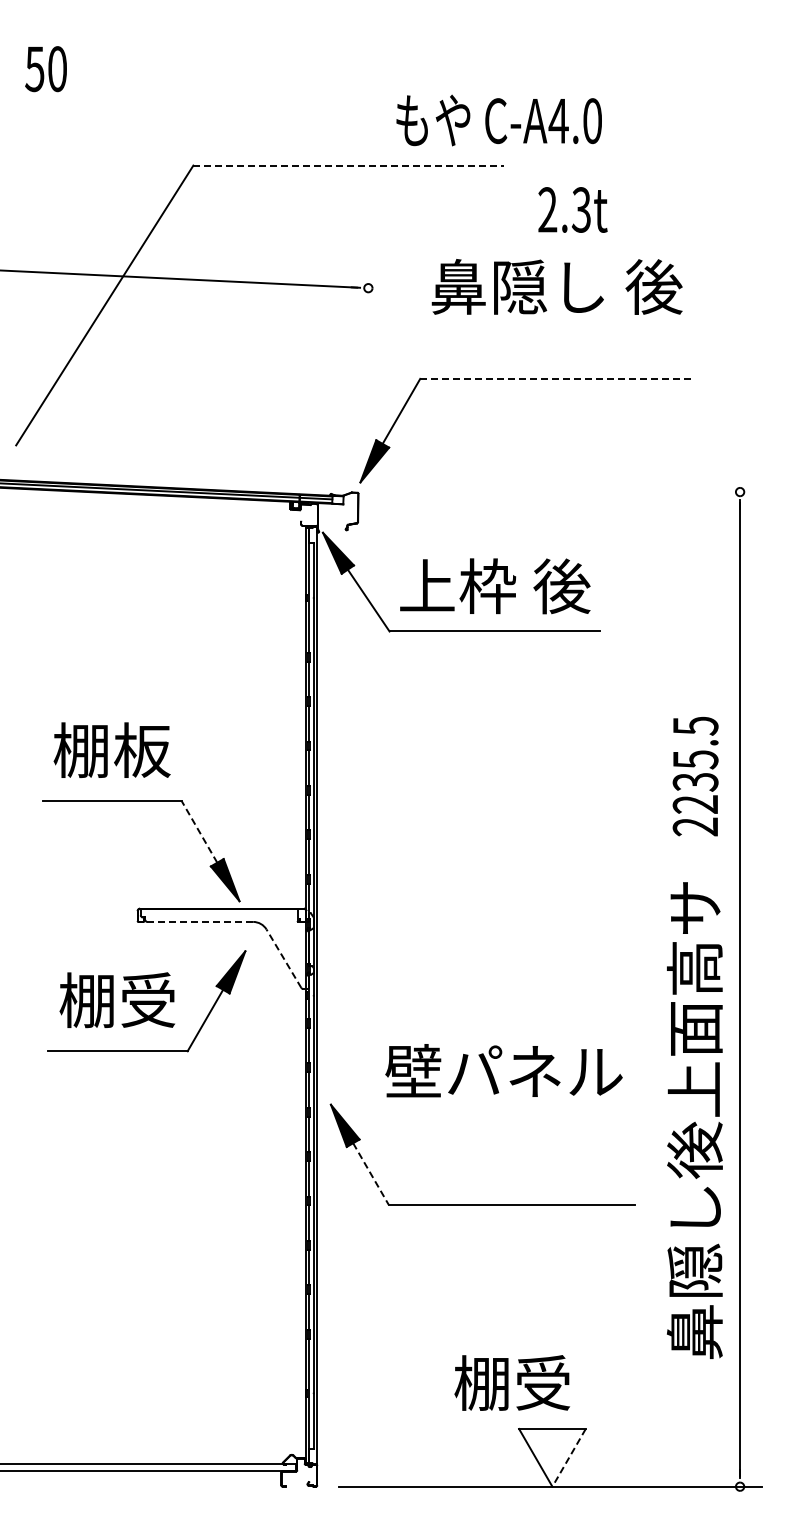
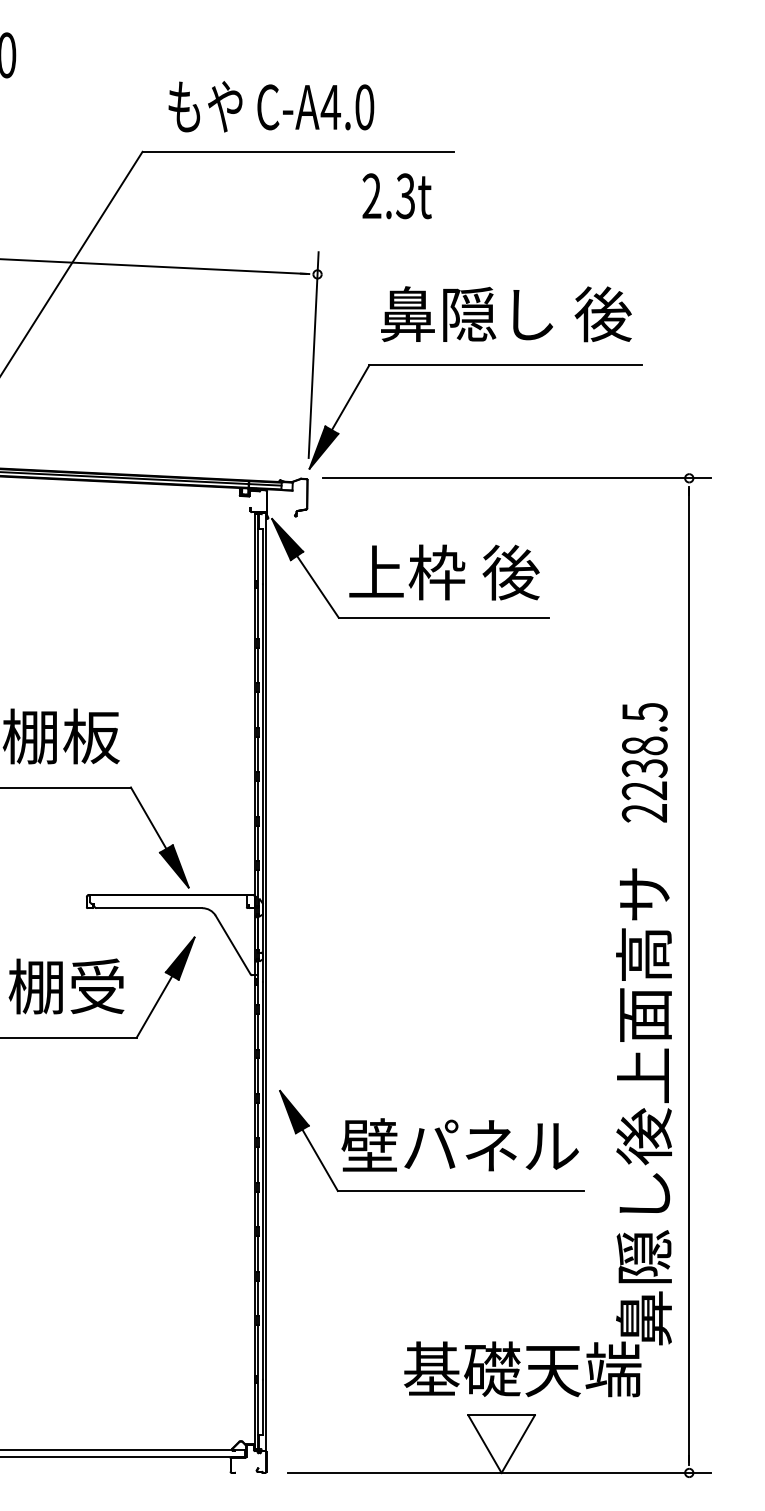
text: (498, 120) -> (270, 106), moved
line: (349, 165) -> (298, 151), dashed -> solid
text: (572, 209) -> (396, 195), moved
text: (556, 286) -> (505, 313), moved
line: (364, 368) -> (313, 354), added
line: (557, 378) -> (506, 364), dashed -> solid
line: (568, 492) -> (517, 478), added
text: (695, 759) -> (644, 745), 2235.5 -> 2238.5
line: (199, 831) -> (148, 817), dashed -> solid
line: (200, 921) -> (149, 907), dashed -> solid
line: (283, 958) -> (232, 944), dashed -> solid
text: (503, 1070) -> (459, 1144), moved
line: (370, 1173) -> (319, 1159), dashed -> solid
text: (573, 1382) -> (522, 1368), 棚受 -> 基礎天端
line: (568, 1458) -> (517, 1444), dashed -> solid

